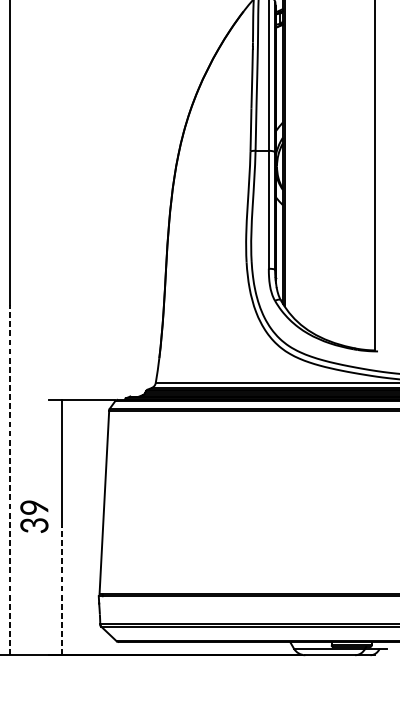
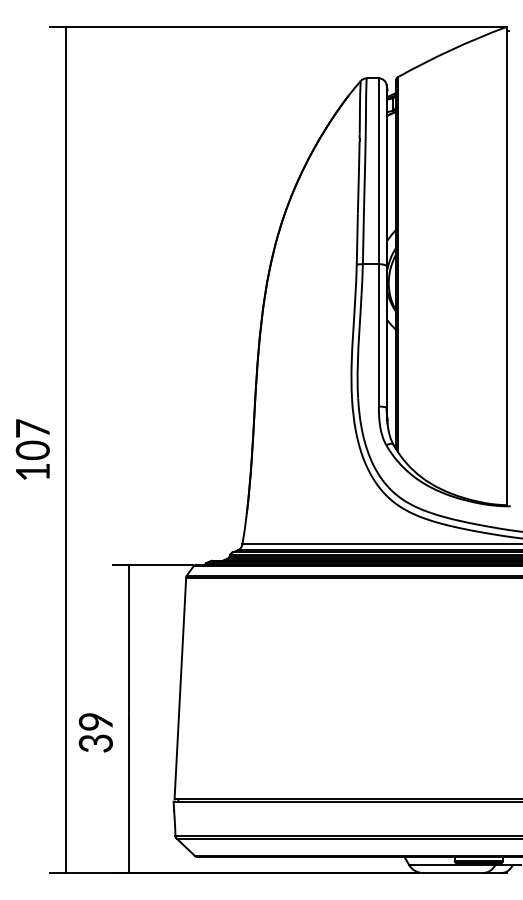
line: (10, 479) -> (66, 661), dashed -> solid
text: (34, 516) -> (95, 732), moved
line: (62, 591) -> (129, 795), dashed -> solid

